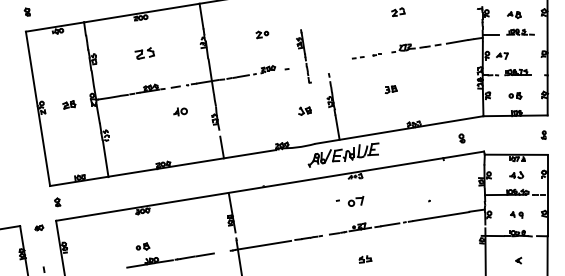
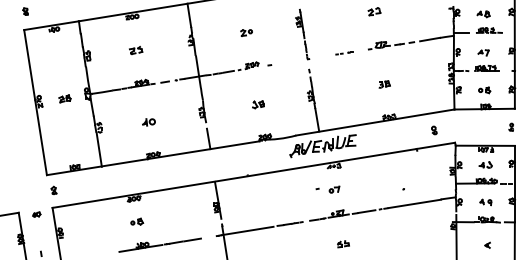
part: (144, 53) -> (135, 50), size x0.71
part: (502, 55) -> (483, 52), moved
part: (303, 56) -> (302, 34), moved
part: (365, 56) -> (343, 53), size x0.62
part: (390, 89) -> (384, 84), moved
part: (304, 110) -> (257, 104), moved
part: (180, 111) -> (148, 122), moved
part: (355, 201) -> (334, 189), size x0.71
part: (142, 246) -> (136, 221), moved

